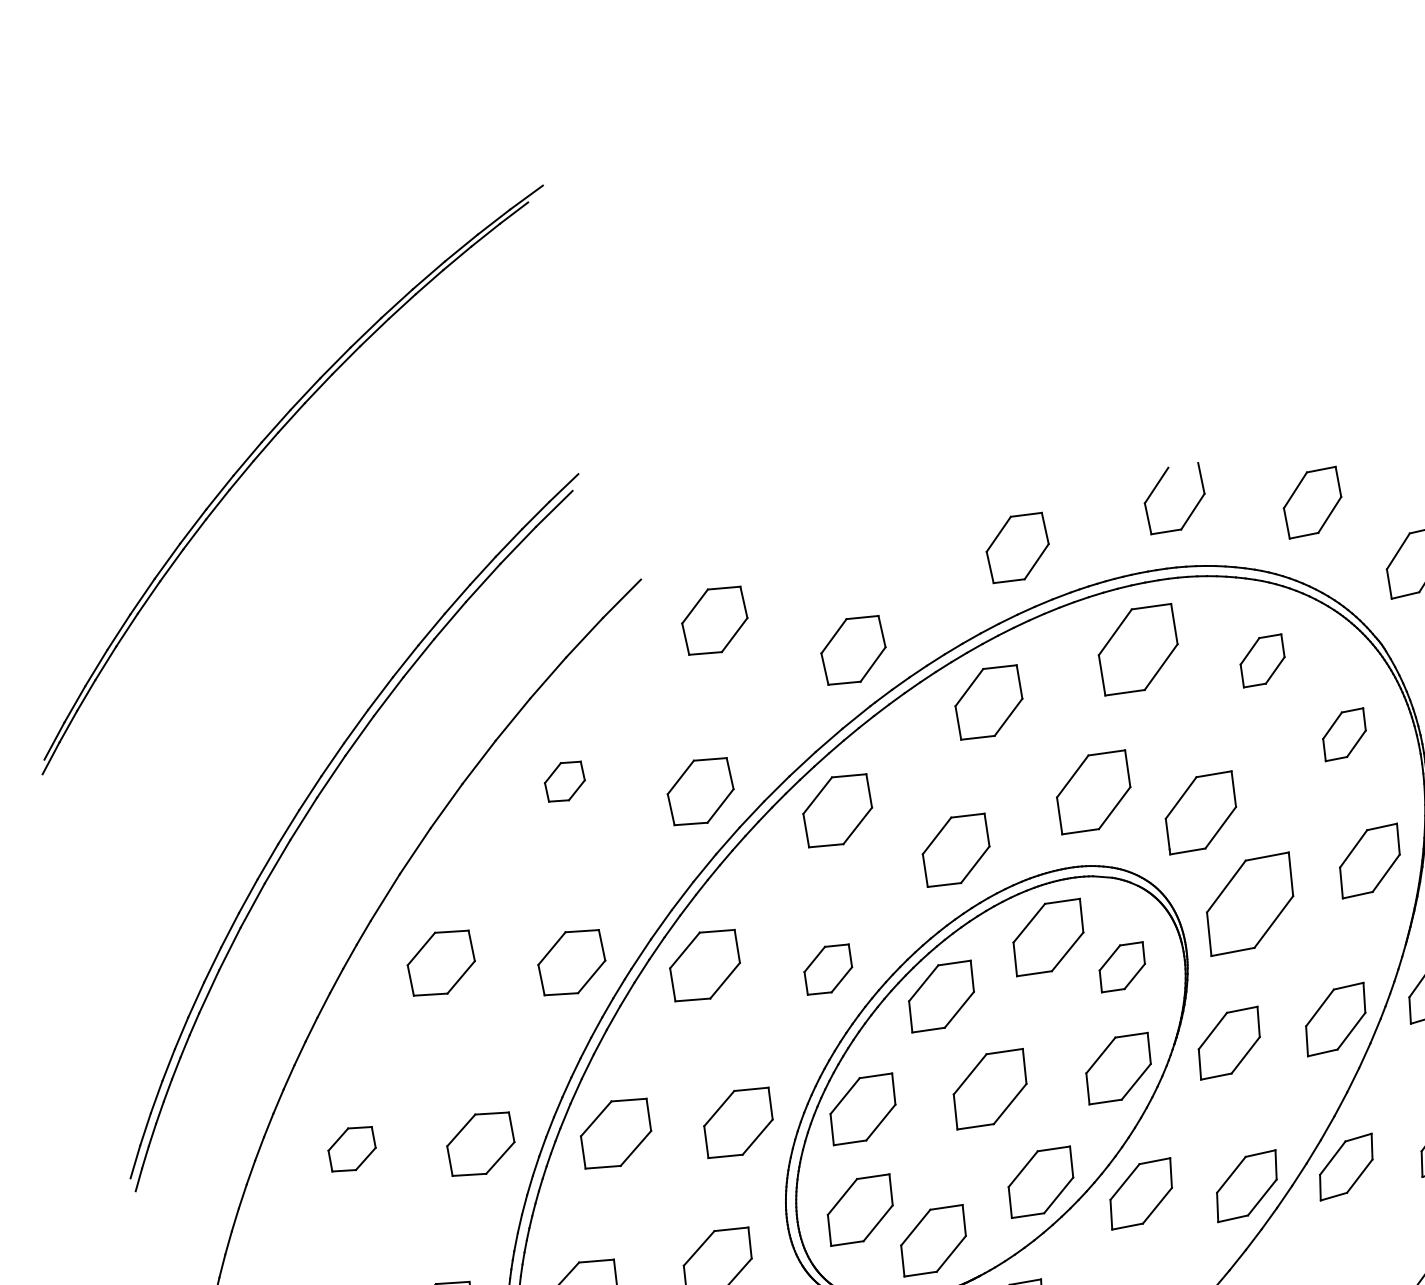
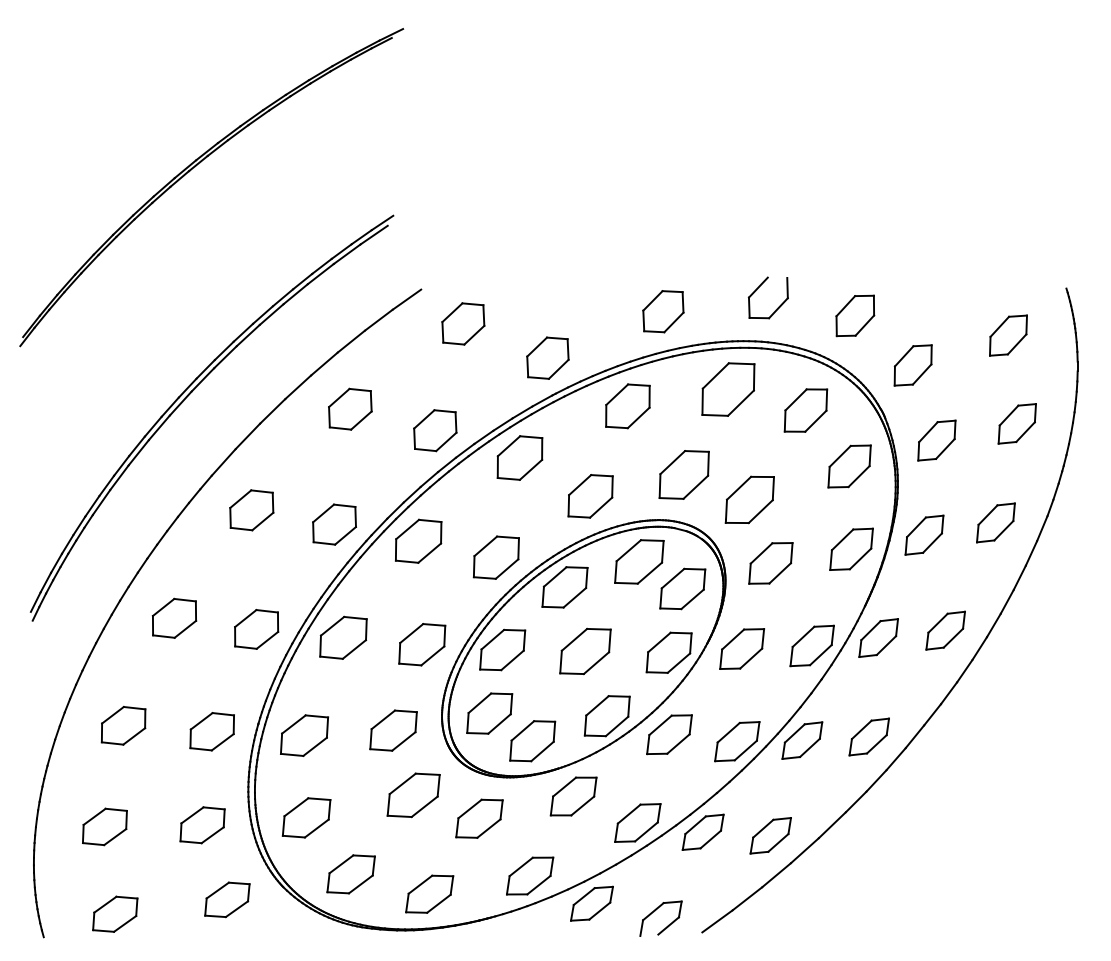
part: (1261, 660) -> (805, 410), size x1.43
part: (1344, 734) -> (849, 466), size x1.43
part: (564, 780) -> (350, 408), size x1.67
part: (1249, 904) -> (770, 563), size x0.71
part: (1121, 966) -> (682, 588), size x1.43
part: (827, 969) -> (495, 557), size x1.43
part: (351, 1148) -> (174, 617), size x1.43

